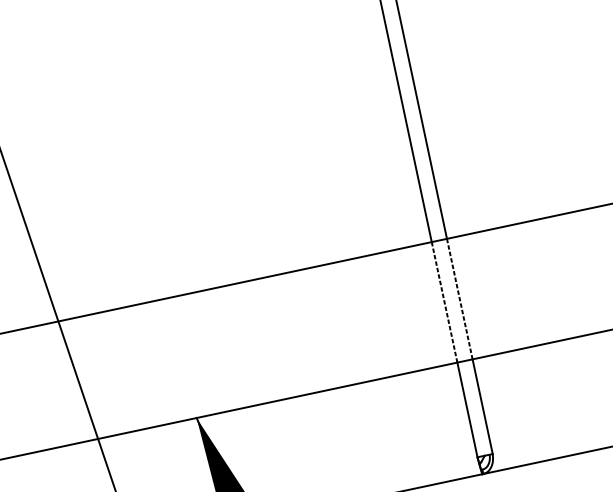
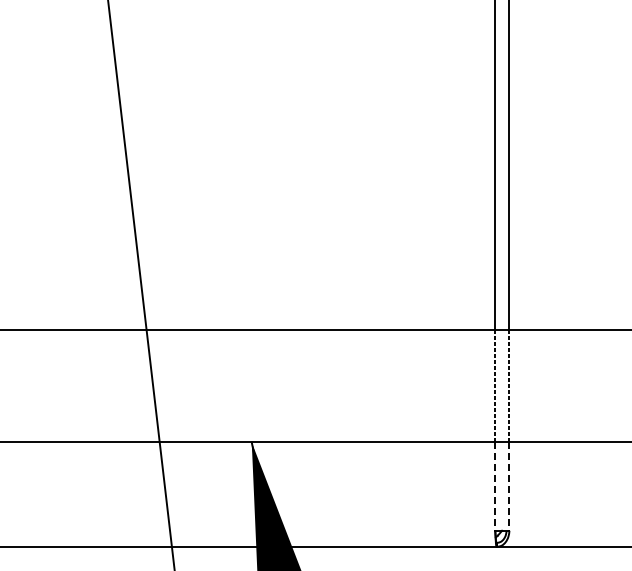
line: (482, 407) -> (509, 487), solid -> dashed
line: (467, 410) -> (495, 487), solid -> dashed

